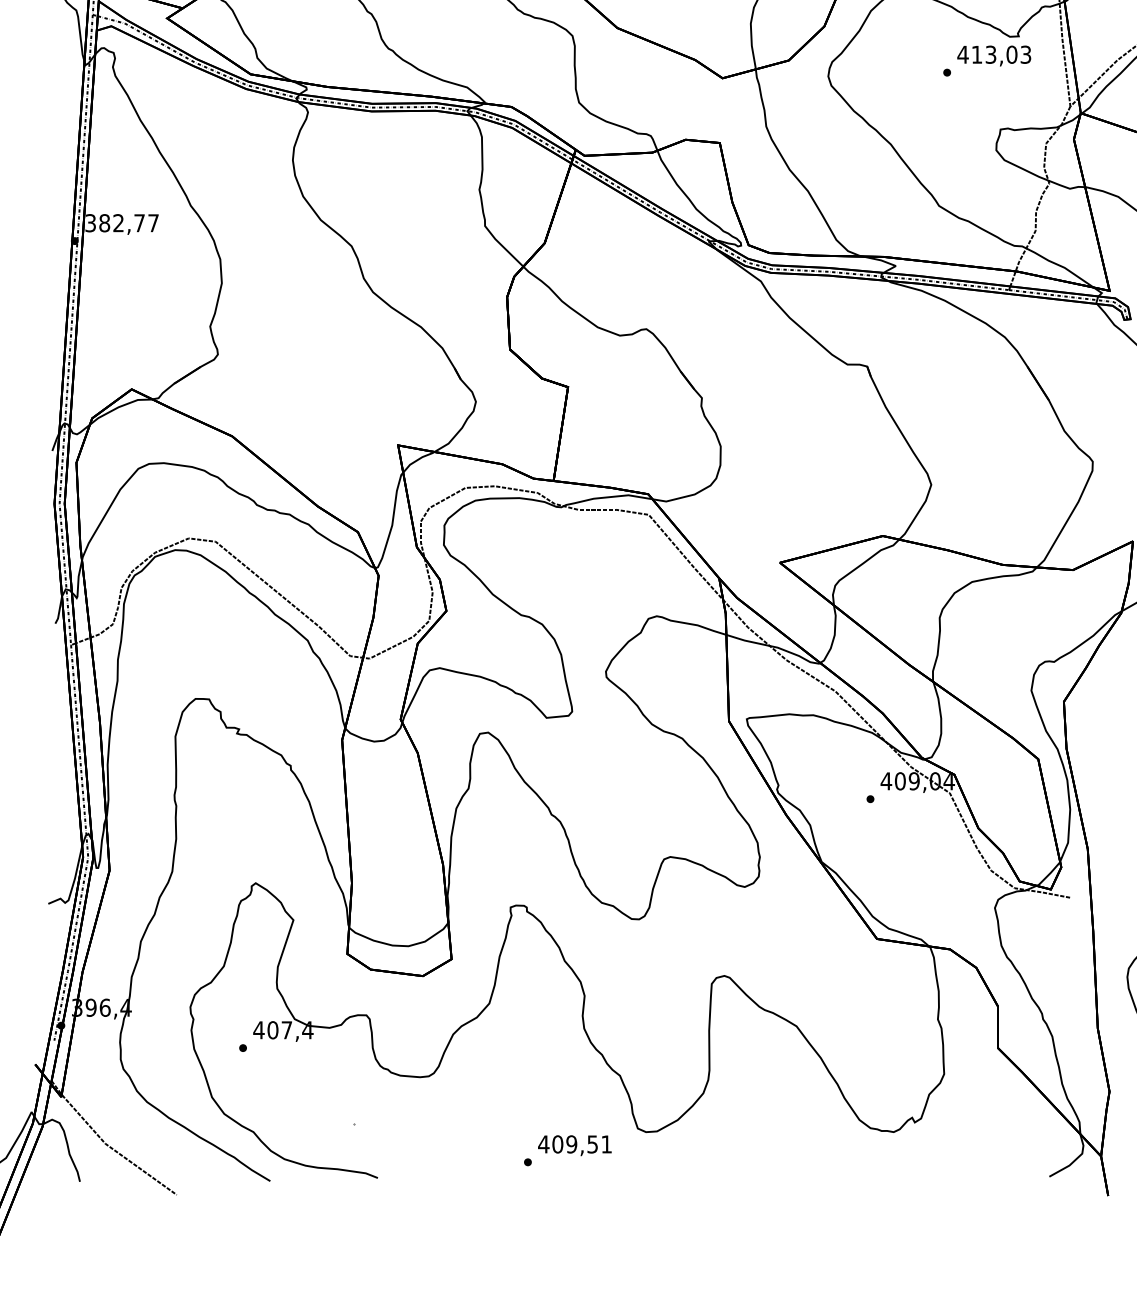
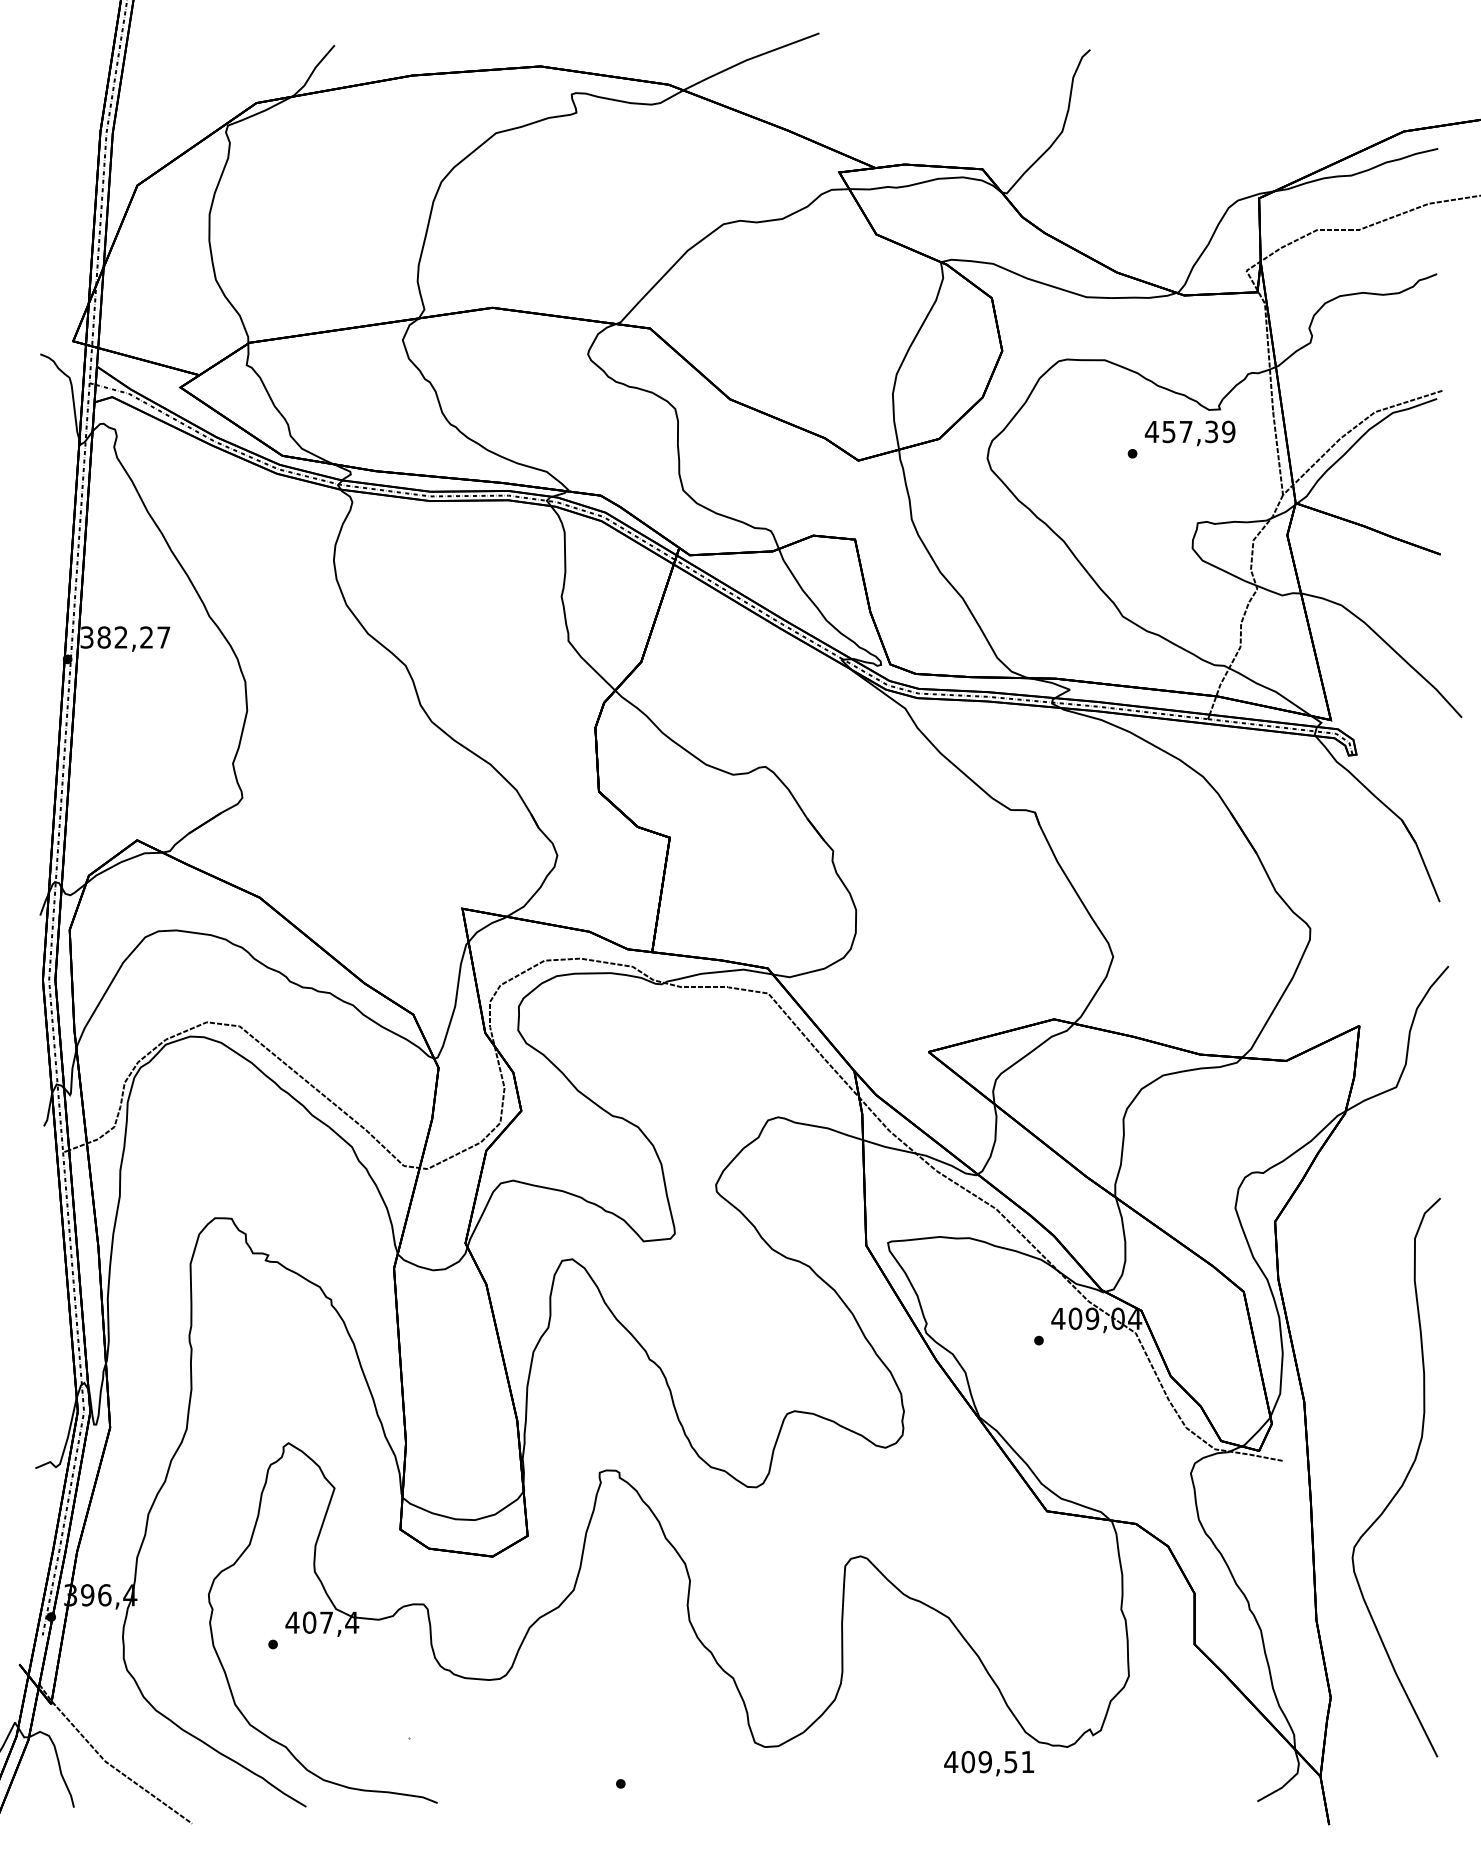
text: (1001, 54) -> (1198, 431), 413,03 -> 457,39
text: (139, 223) -> (146, 637), 382,77 -> 382,27
text: (575, 1145) -> (989, 1763), moved

